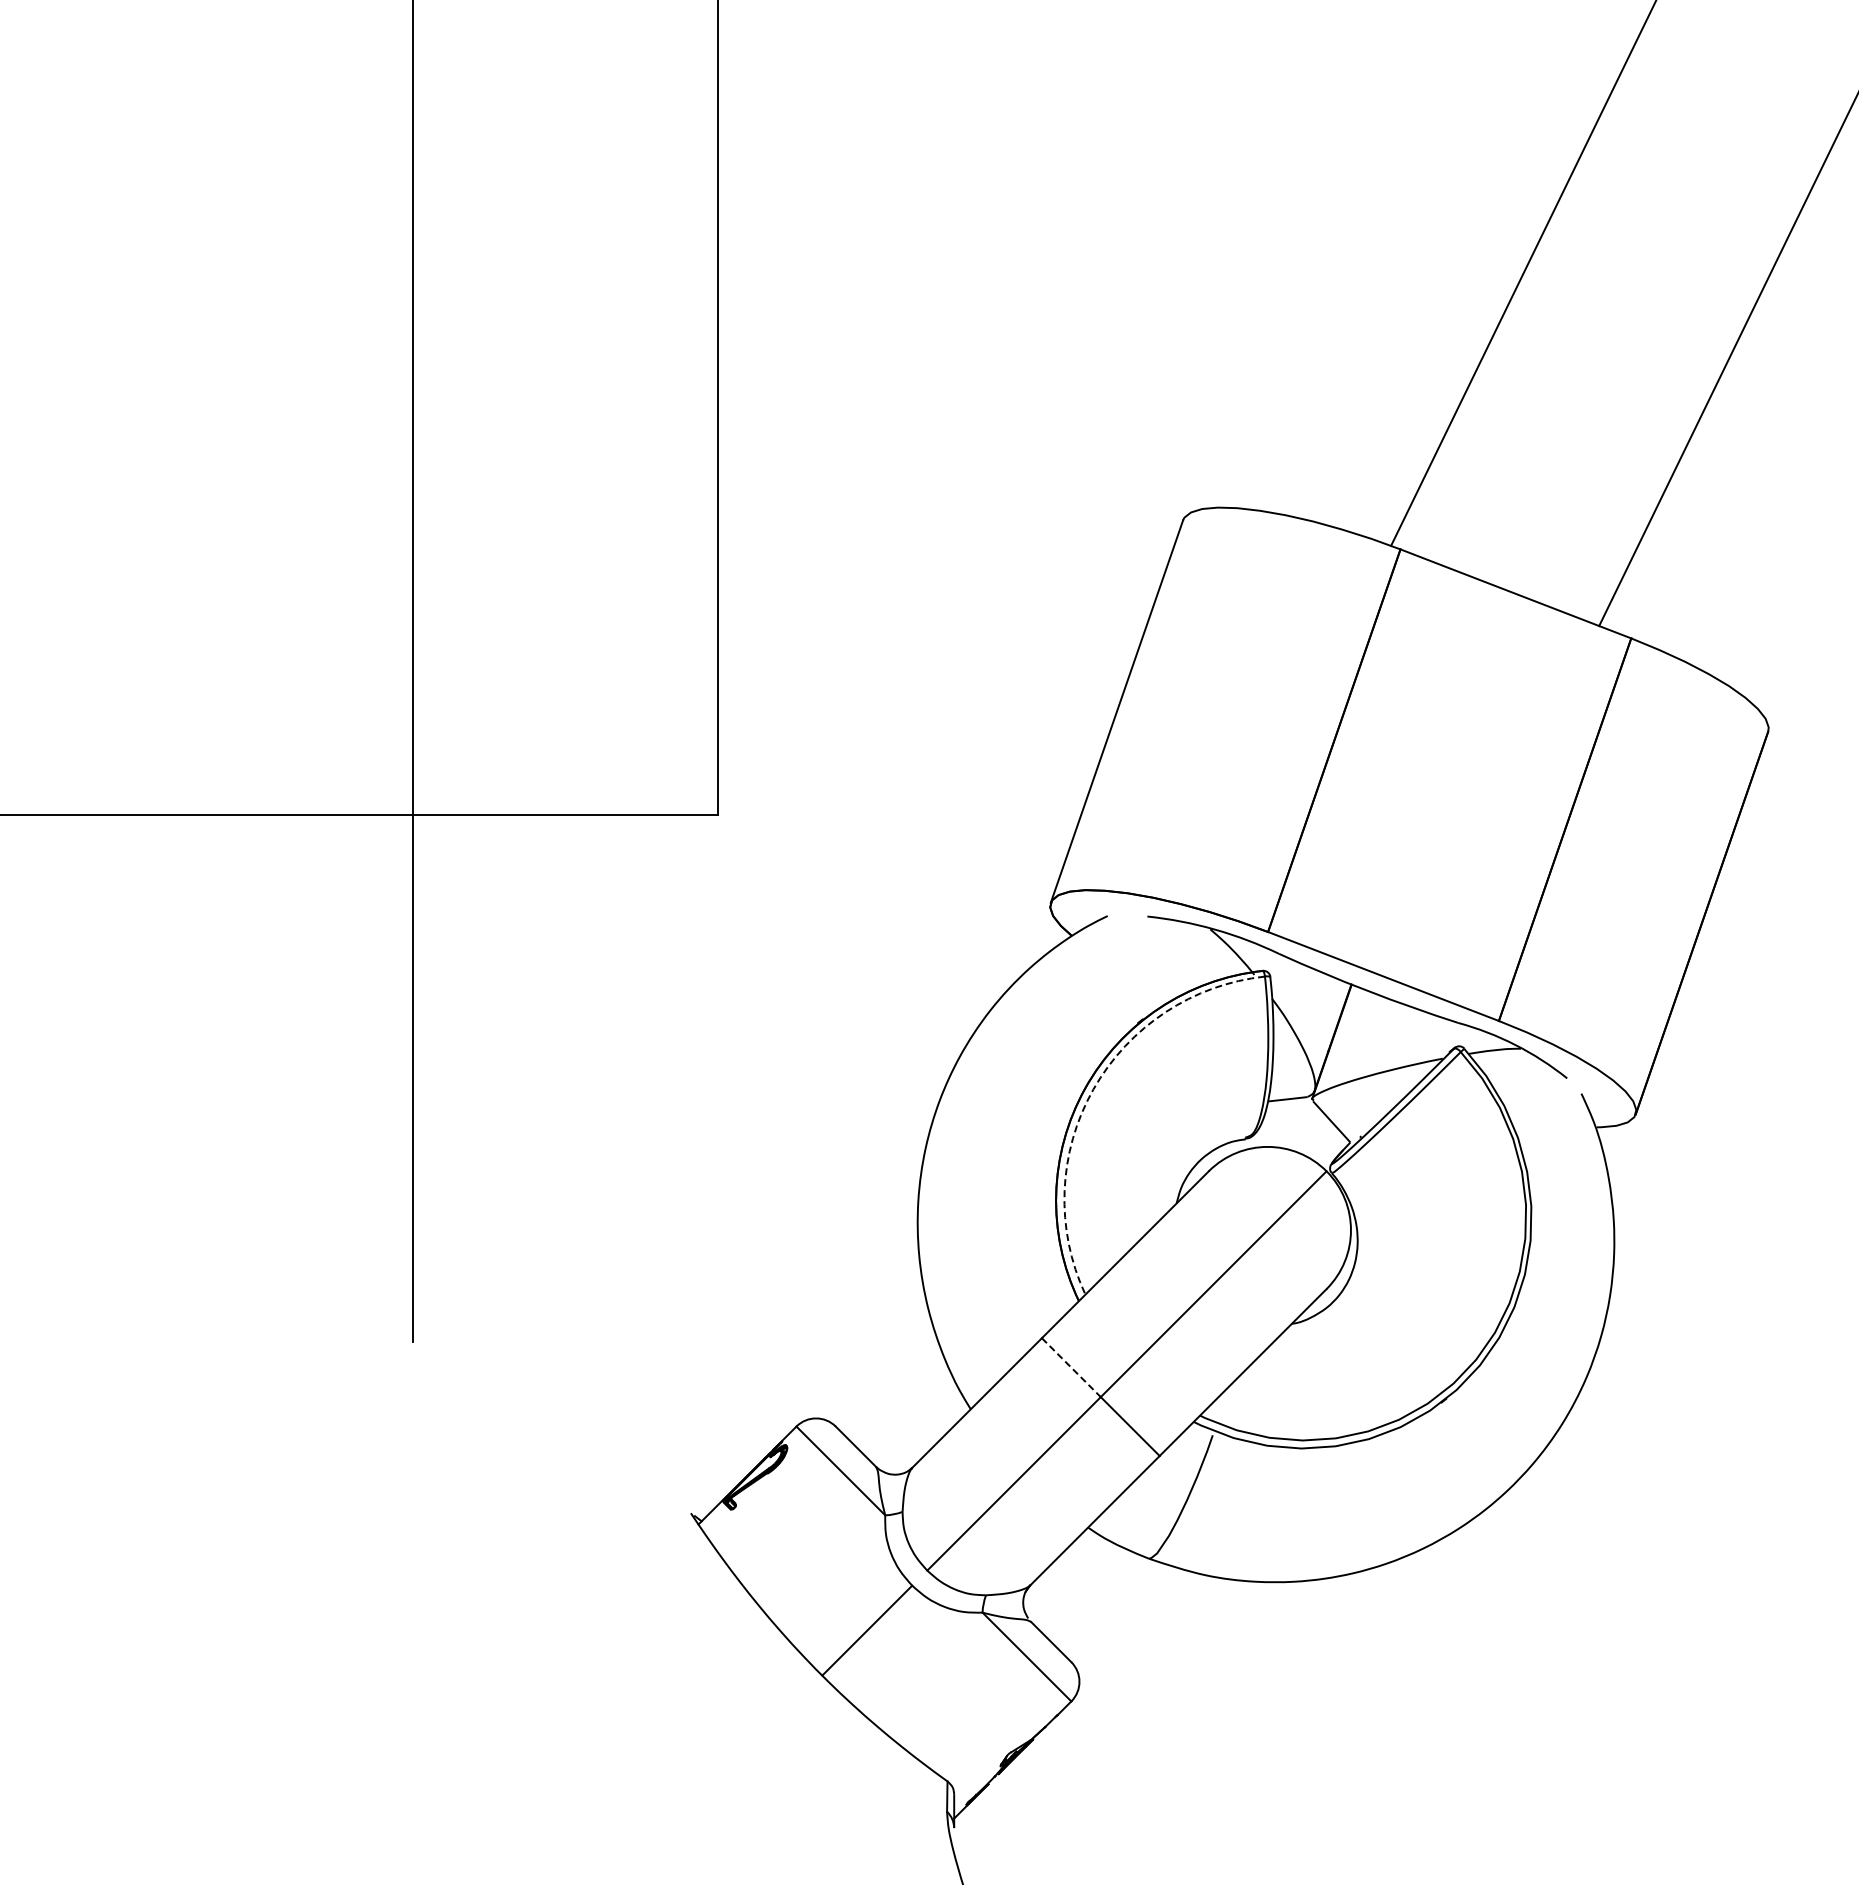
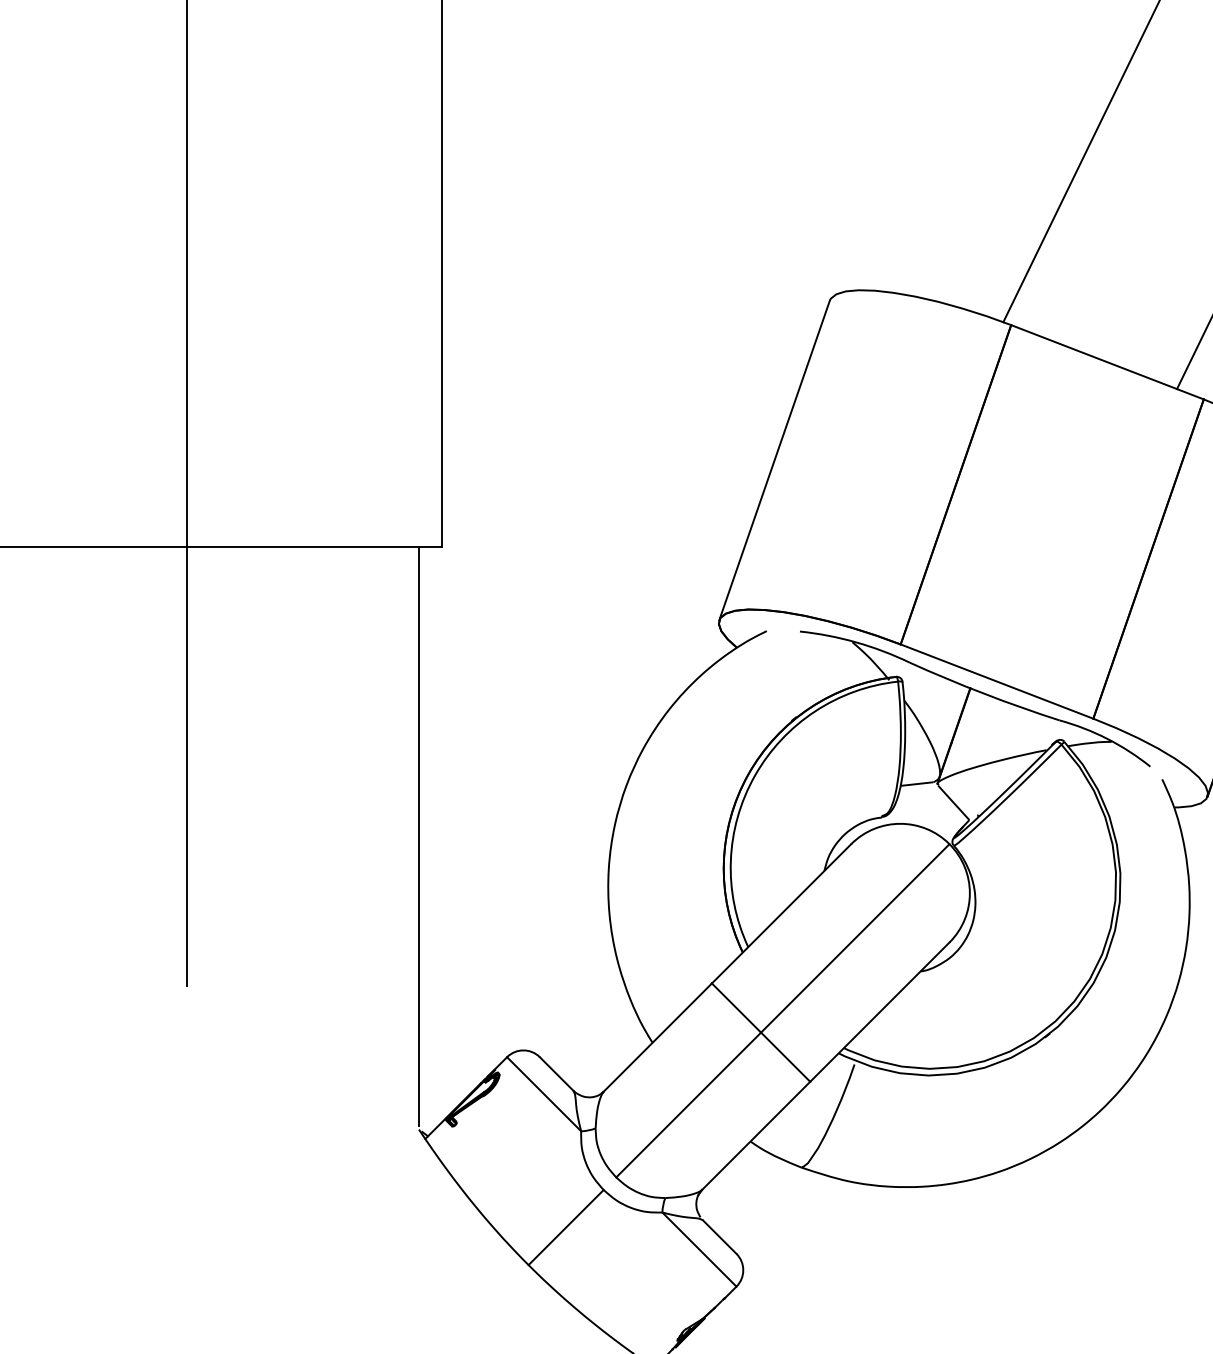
arc: (1093, 1089) -> (754, 775), dashed -> solid
line: (690, 1161) -> (418, 835), added
line: (1071, 1367) -> (736, 1007), dashed -> solid

